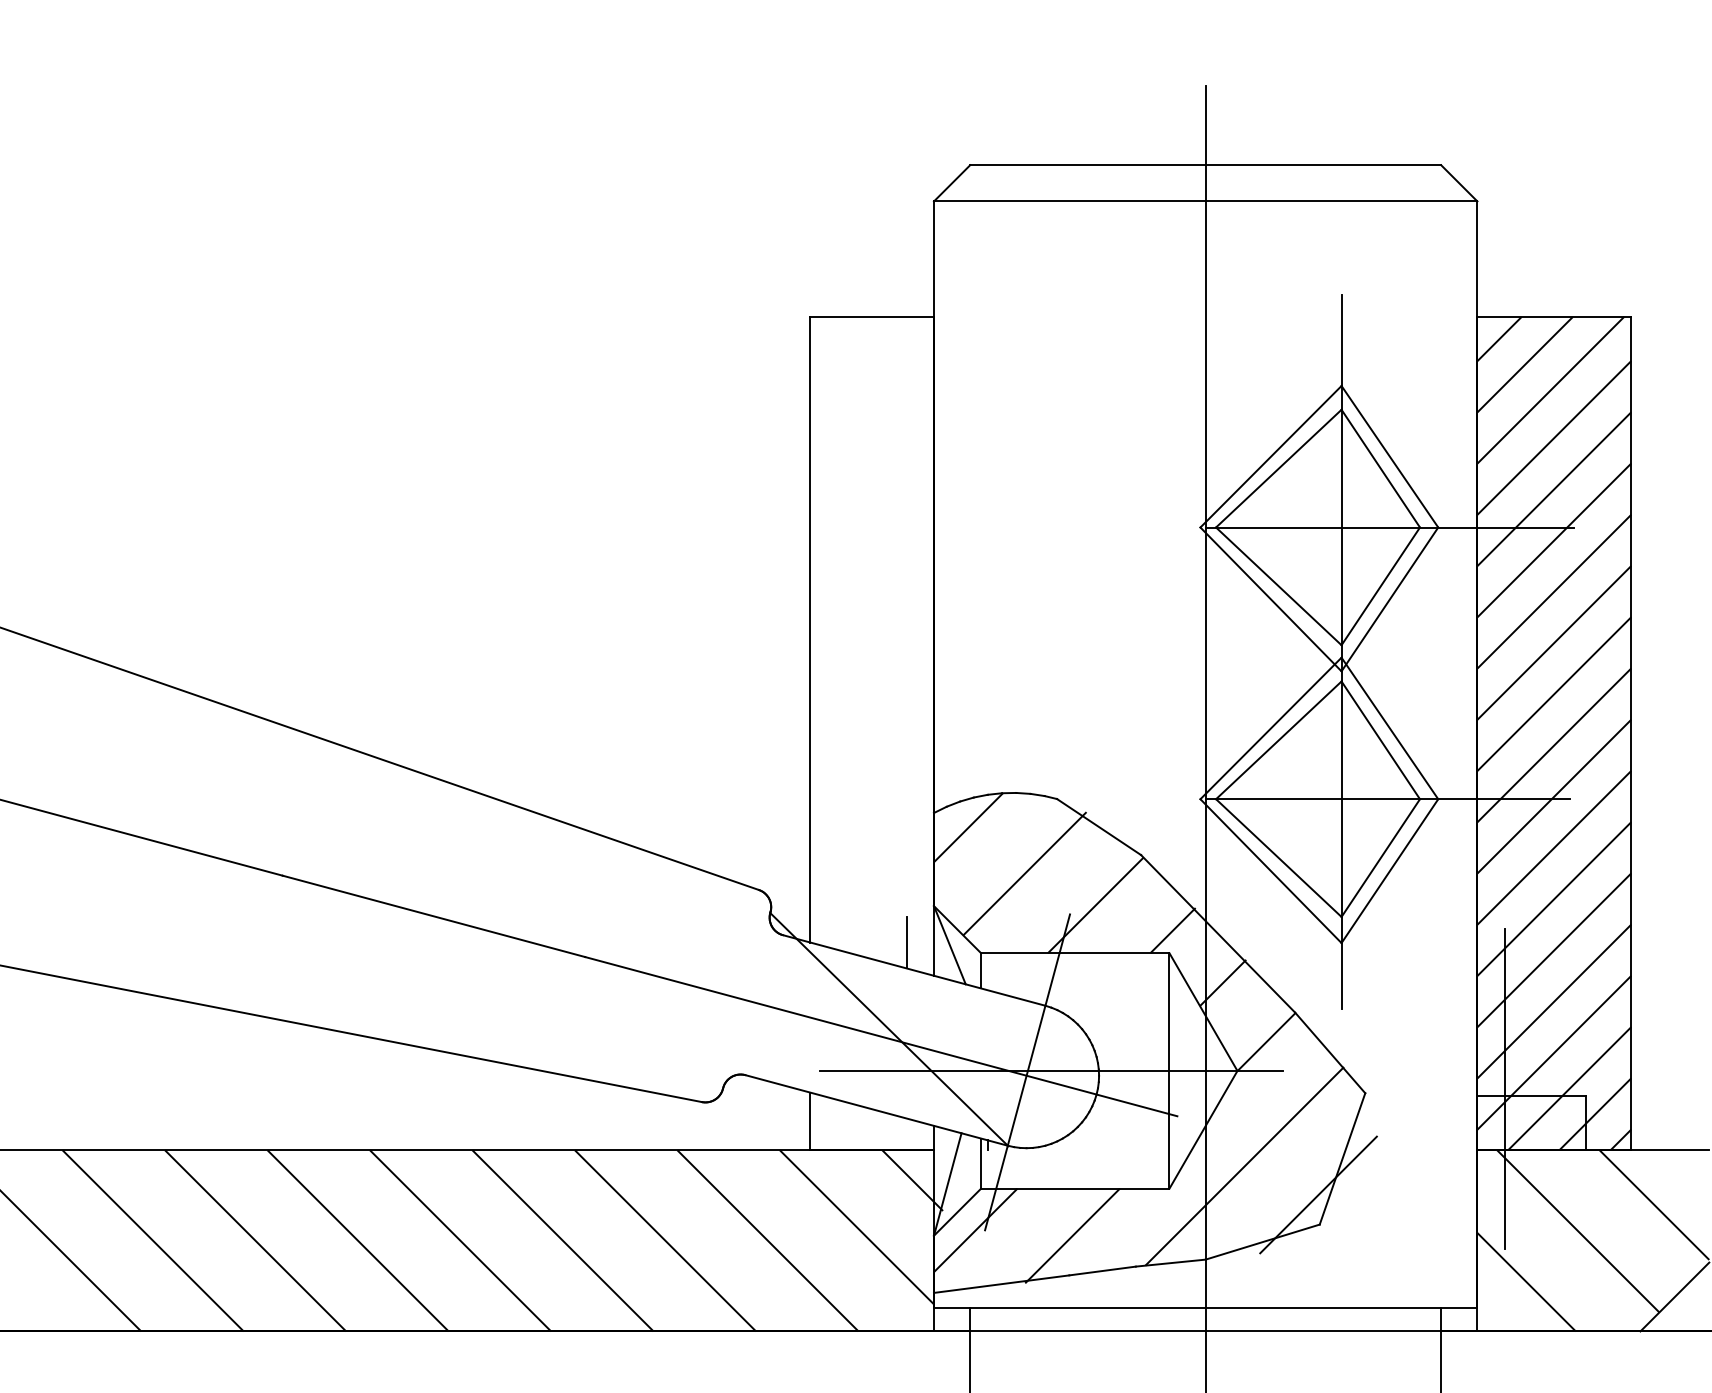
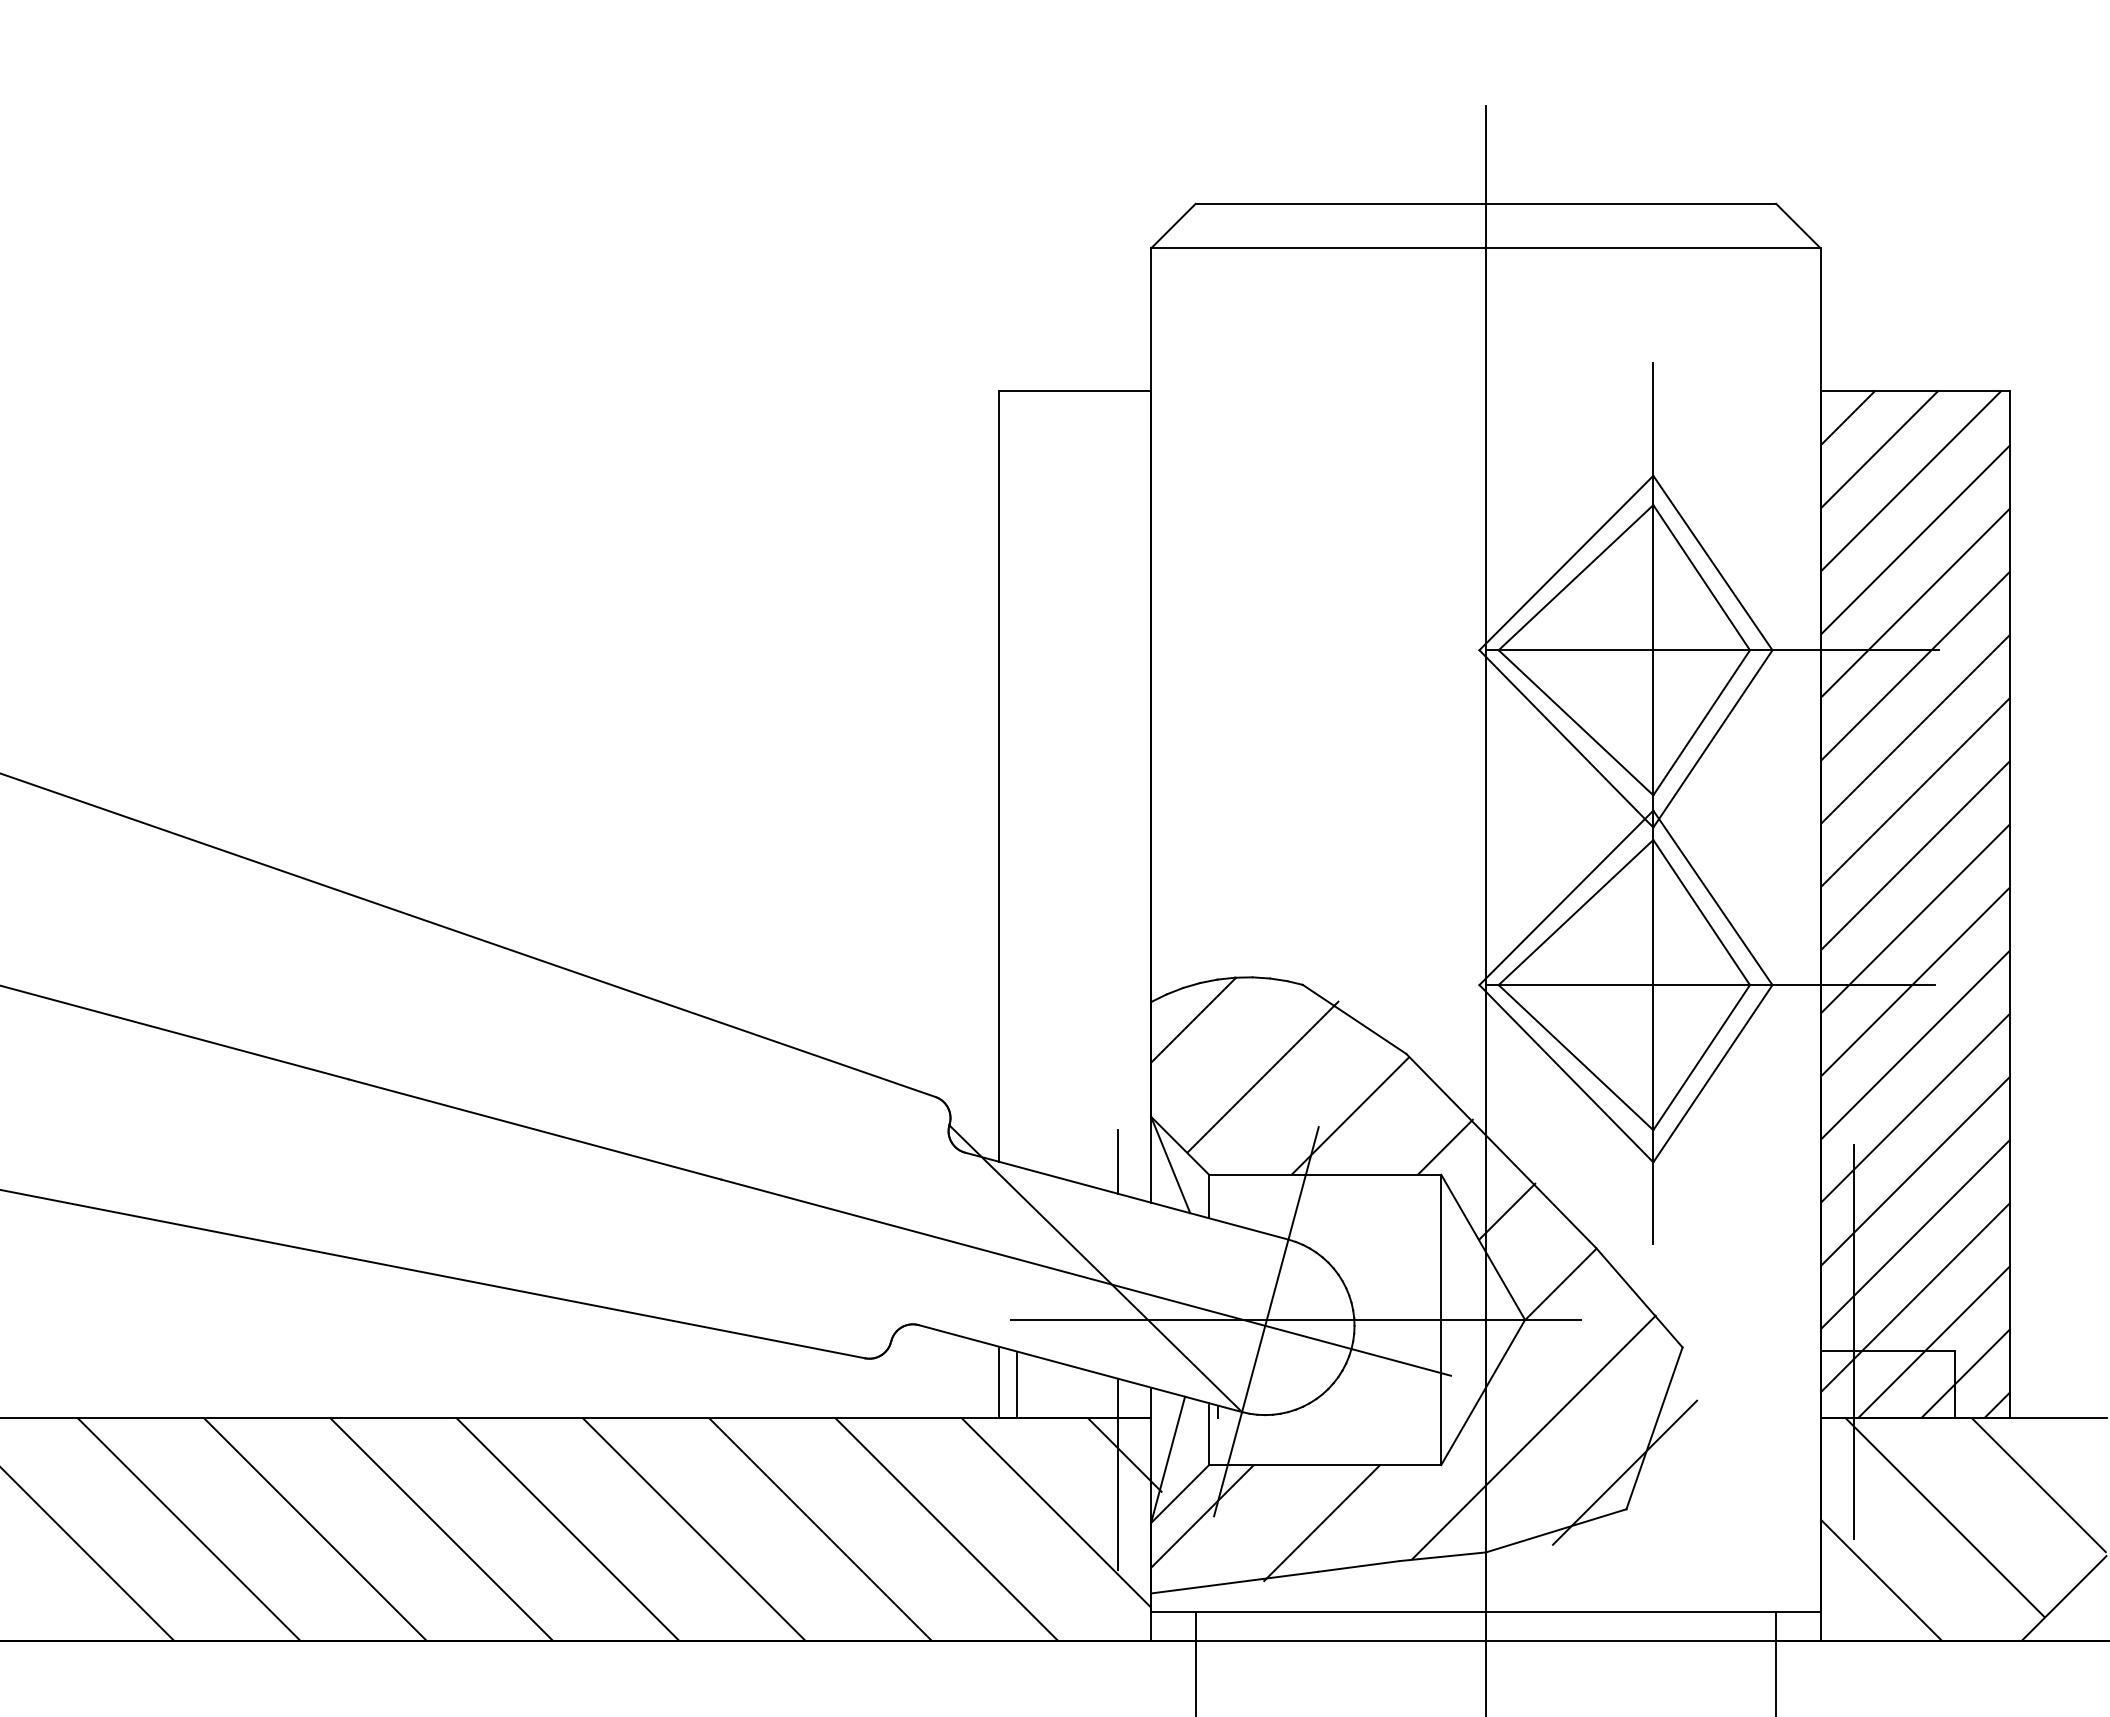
line: (825, 1123) -> (1017, 1384), added
line: (906, 1195) -> (1117, 1473), added

